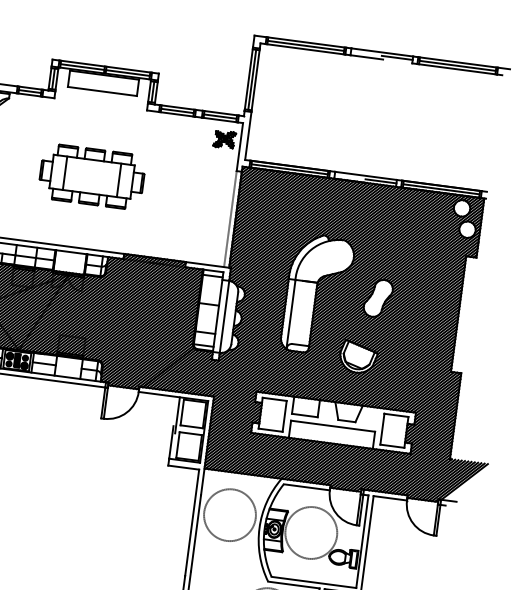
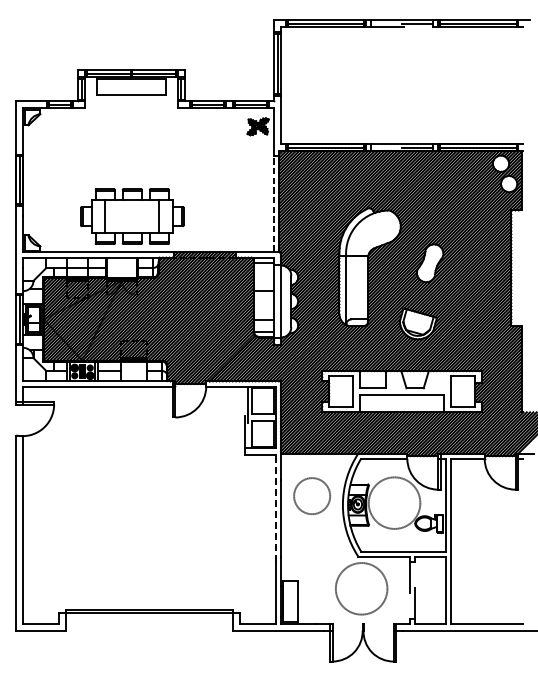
part: (92, 176) -> (132, 216), moved
circle: (229, 514) -> (311, 495), size x0.7
line: (191, 522) -> (275, 508), solid -> dashed

